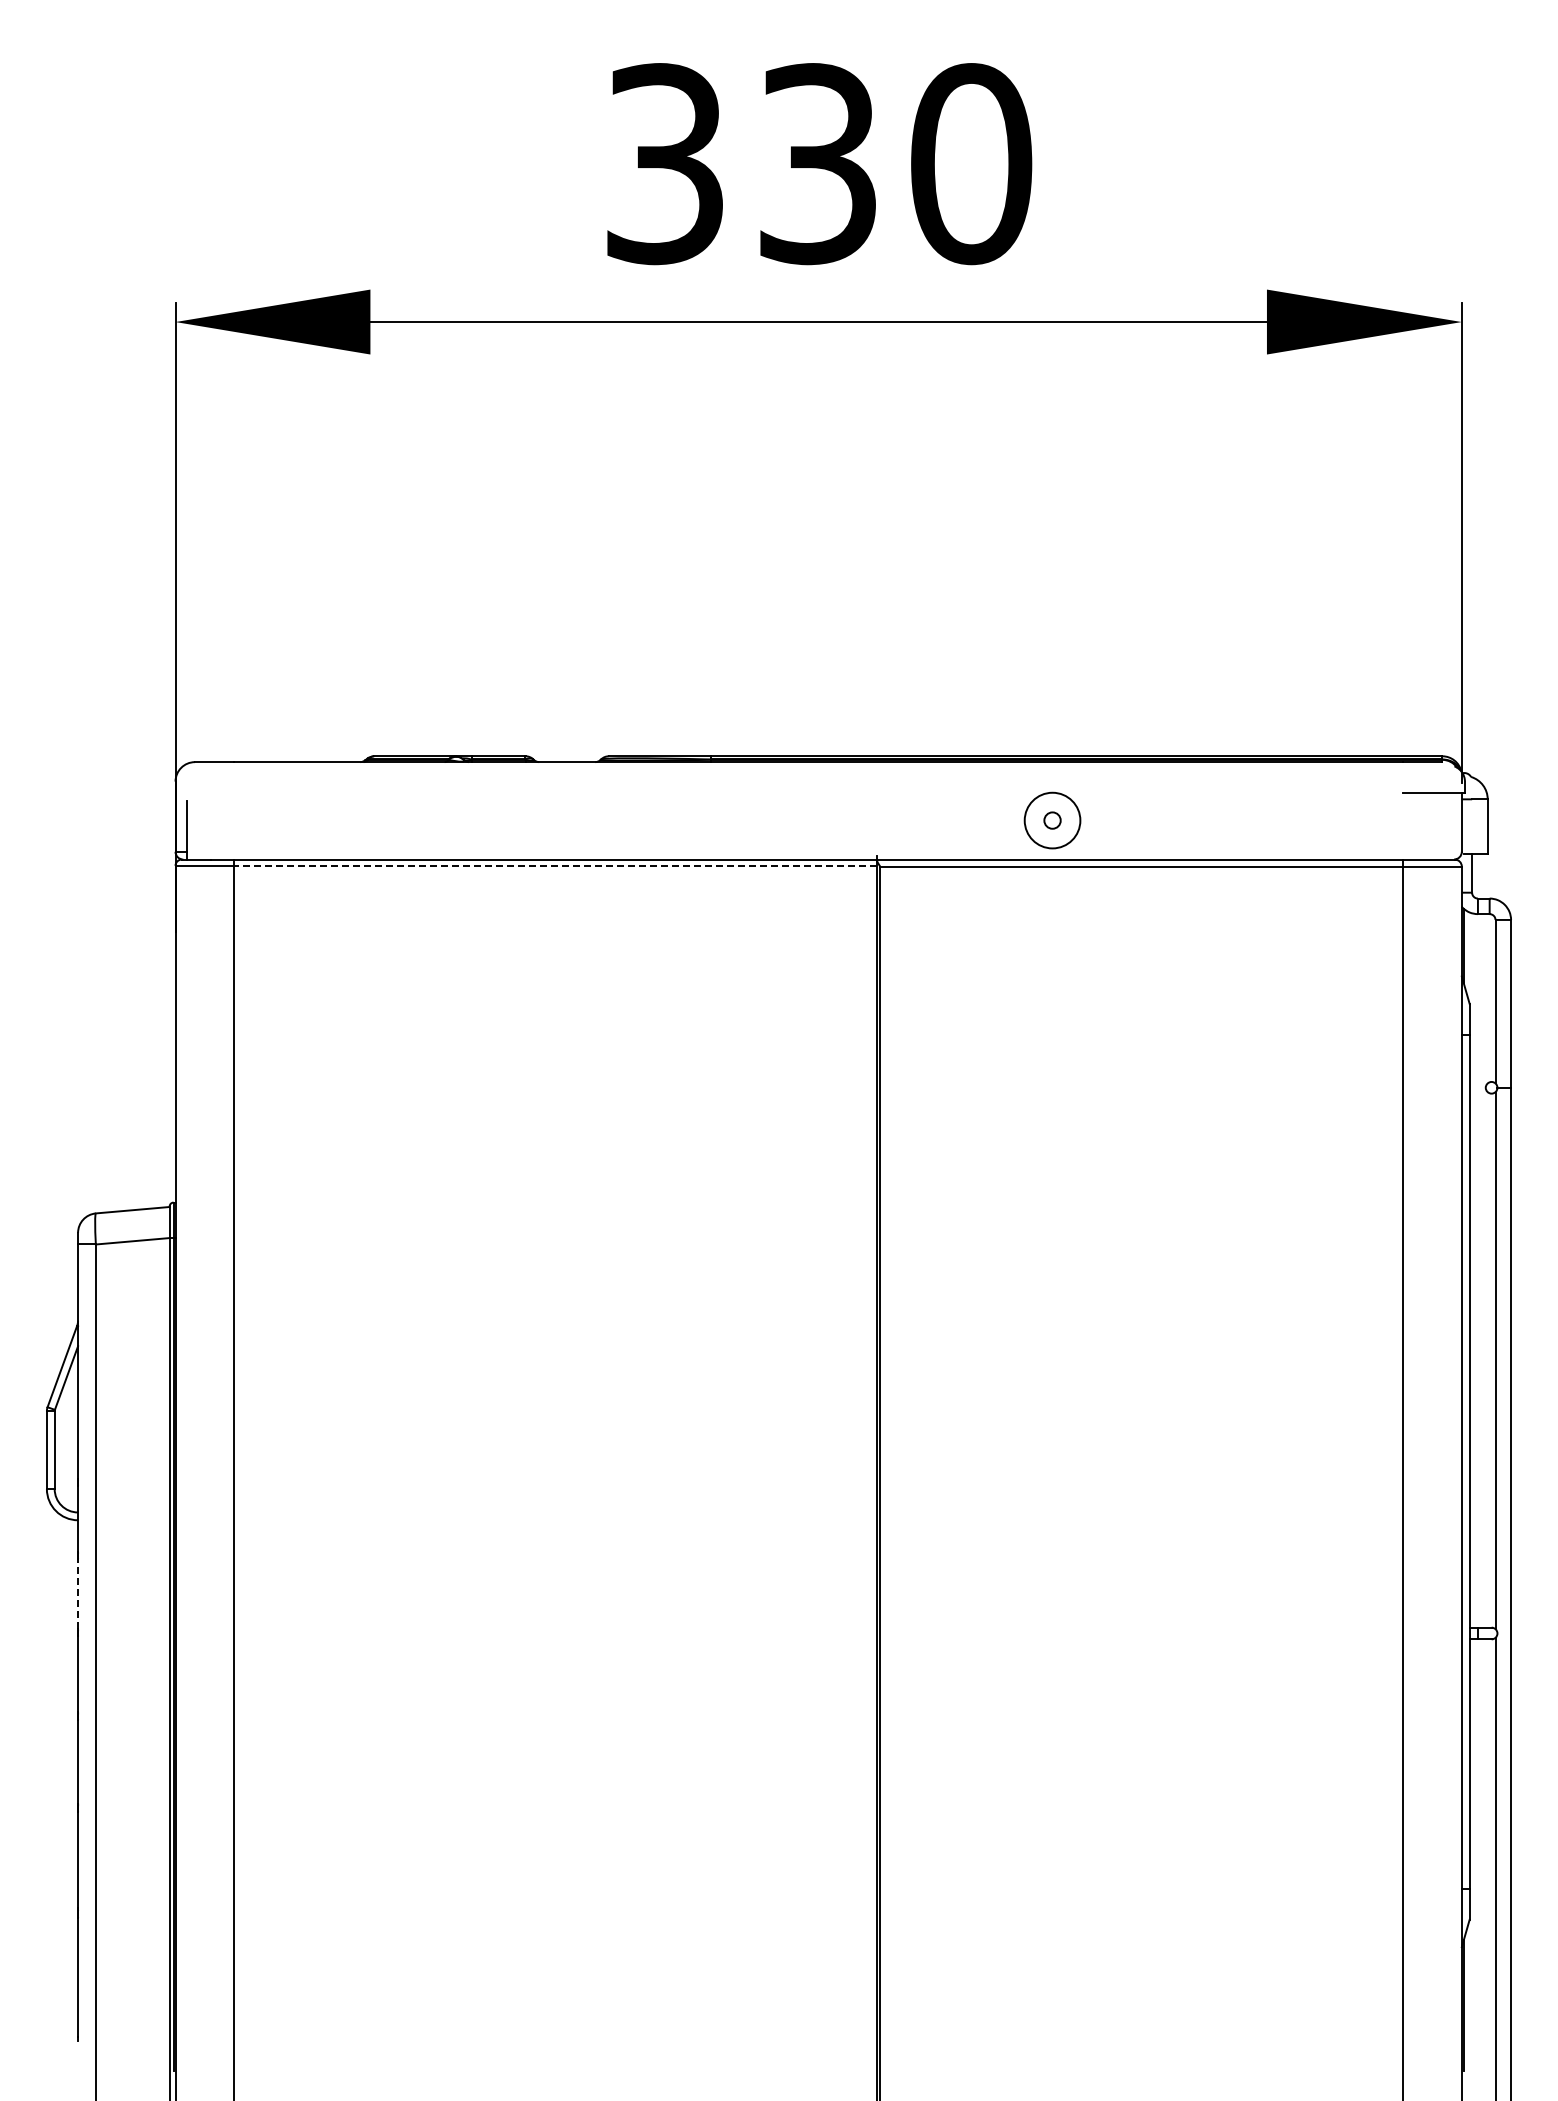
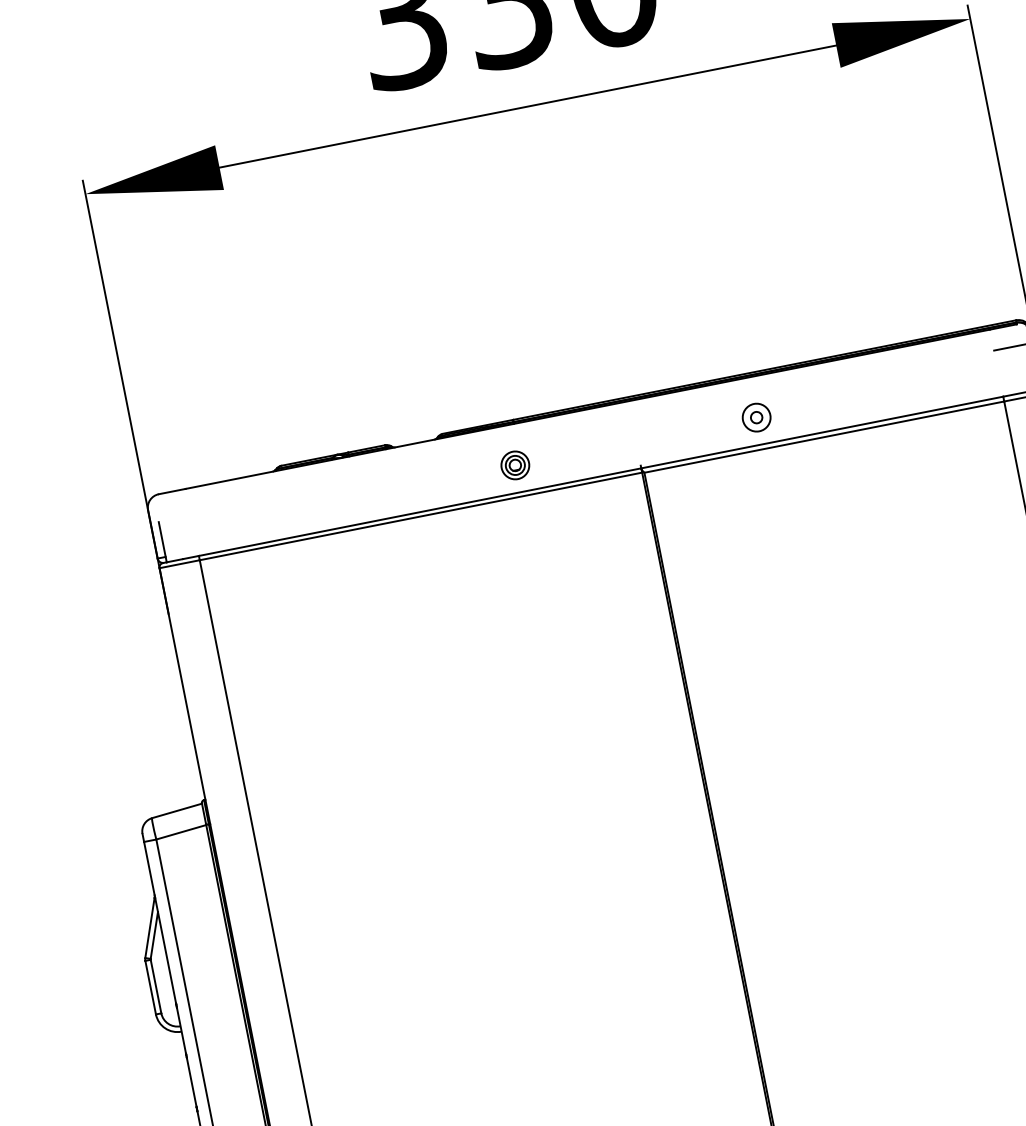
part: (701, 820) -> (515, 465), added
circle: (1052, 820) -> (756, 417), size x0.71
line: (555, 865) -> (420, 516), dashed -> solid
line: (78, 1593) -> (191, 1081), dashed -> solid

